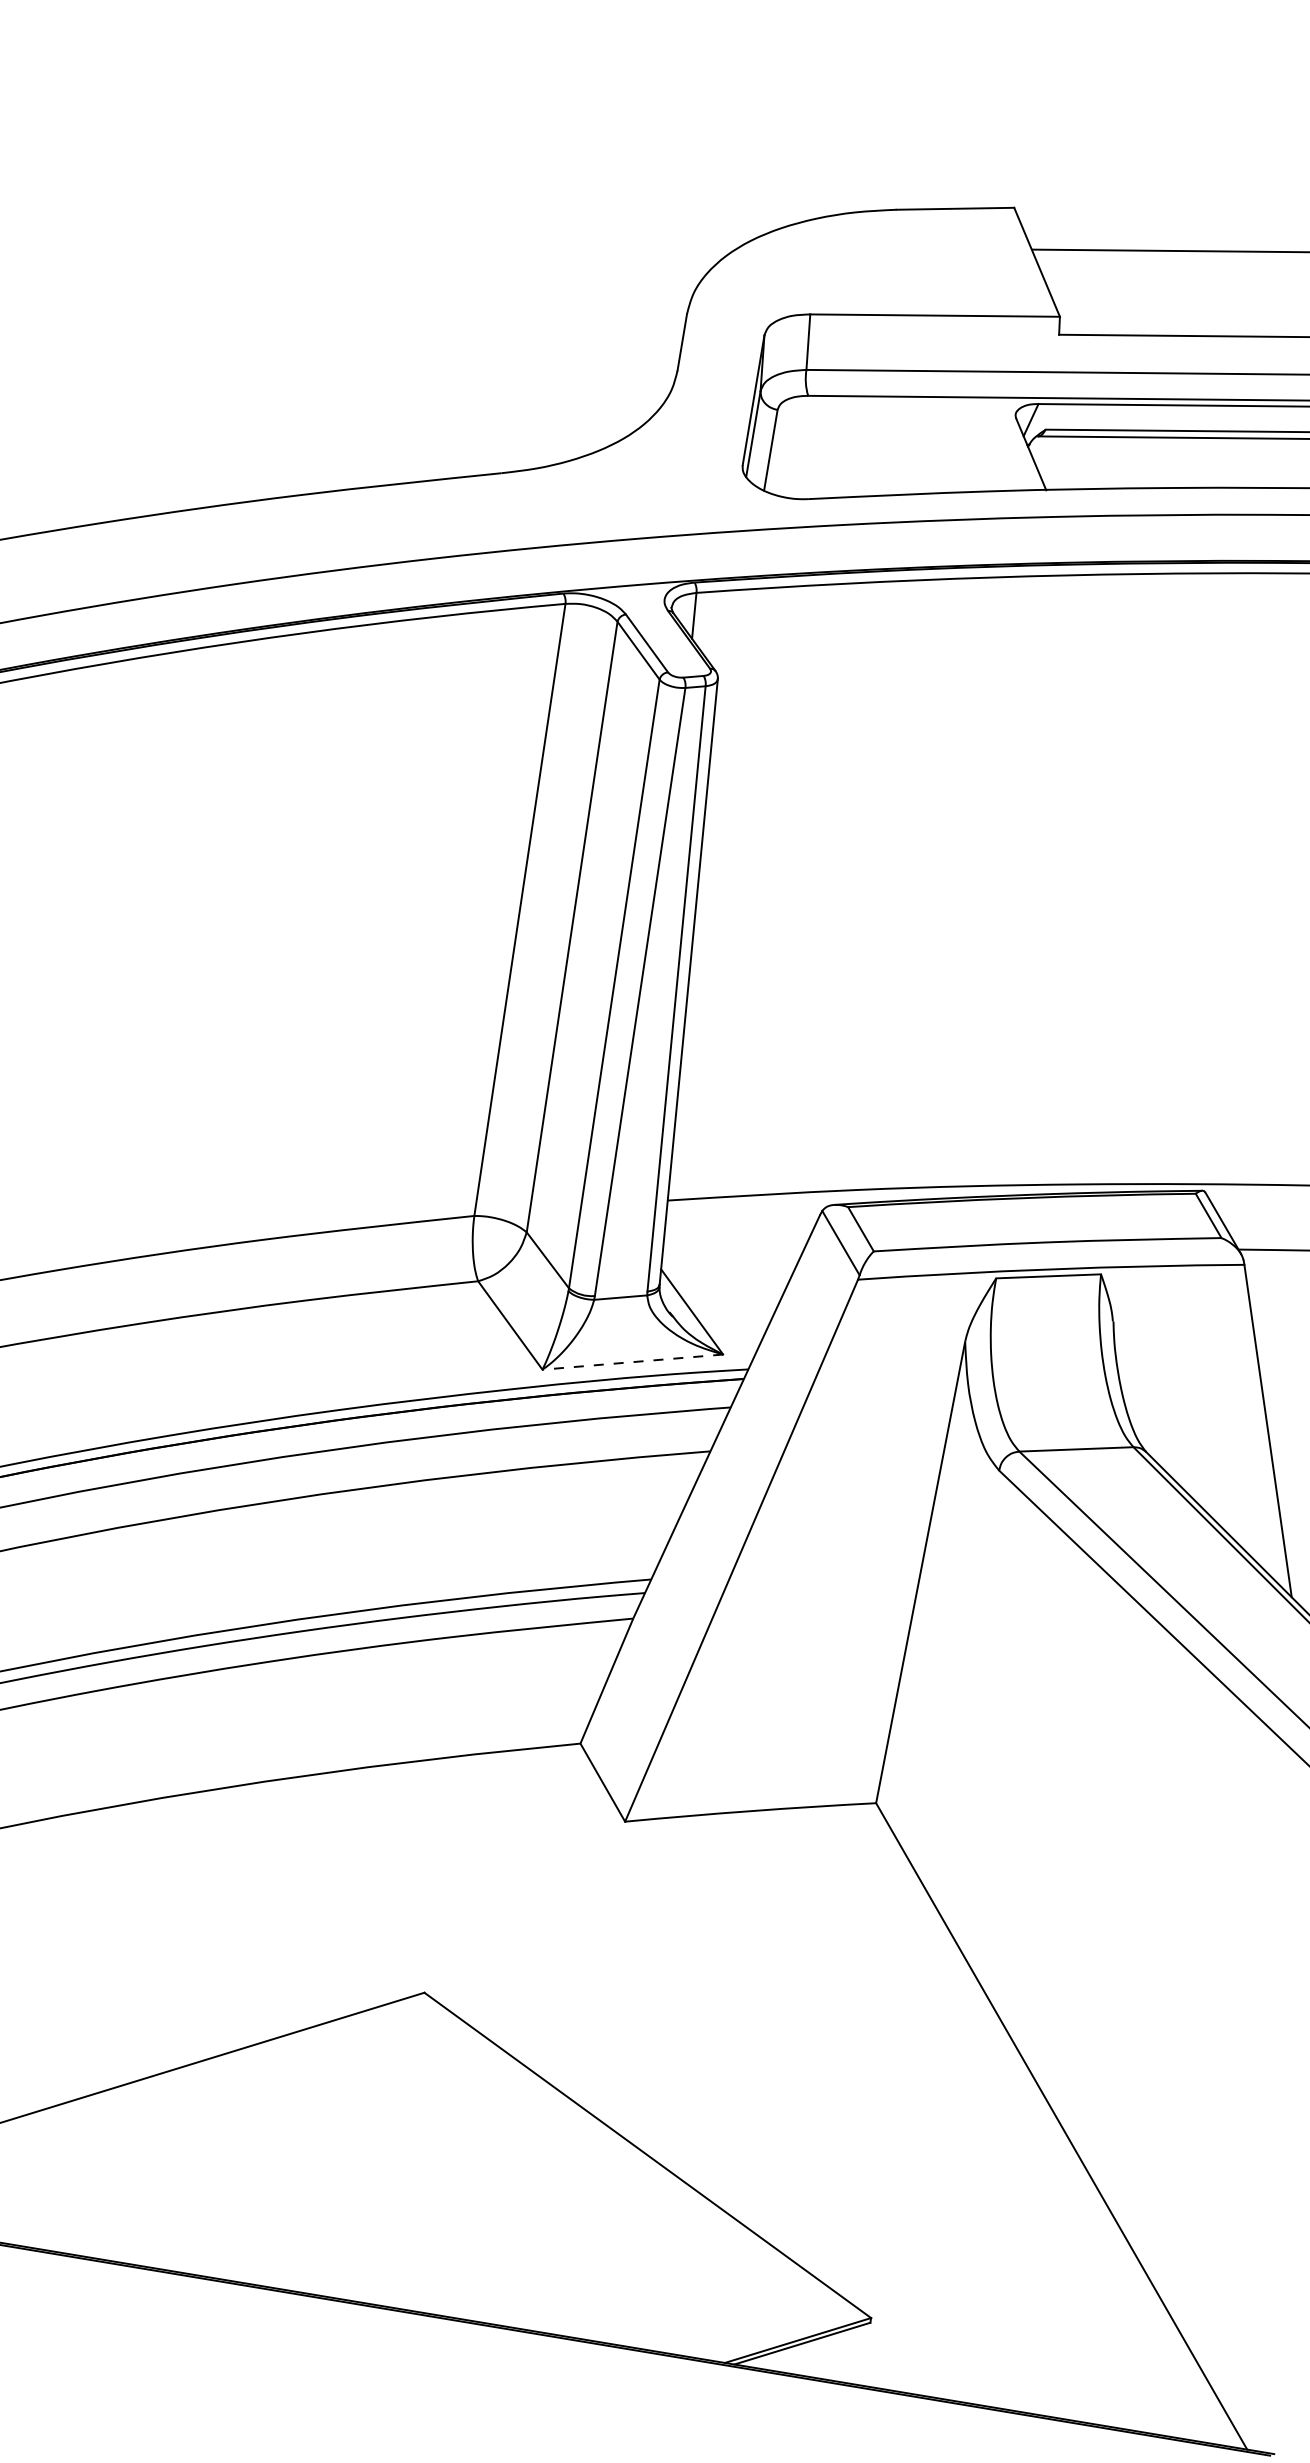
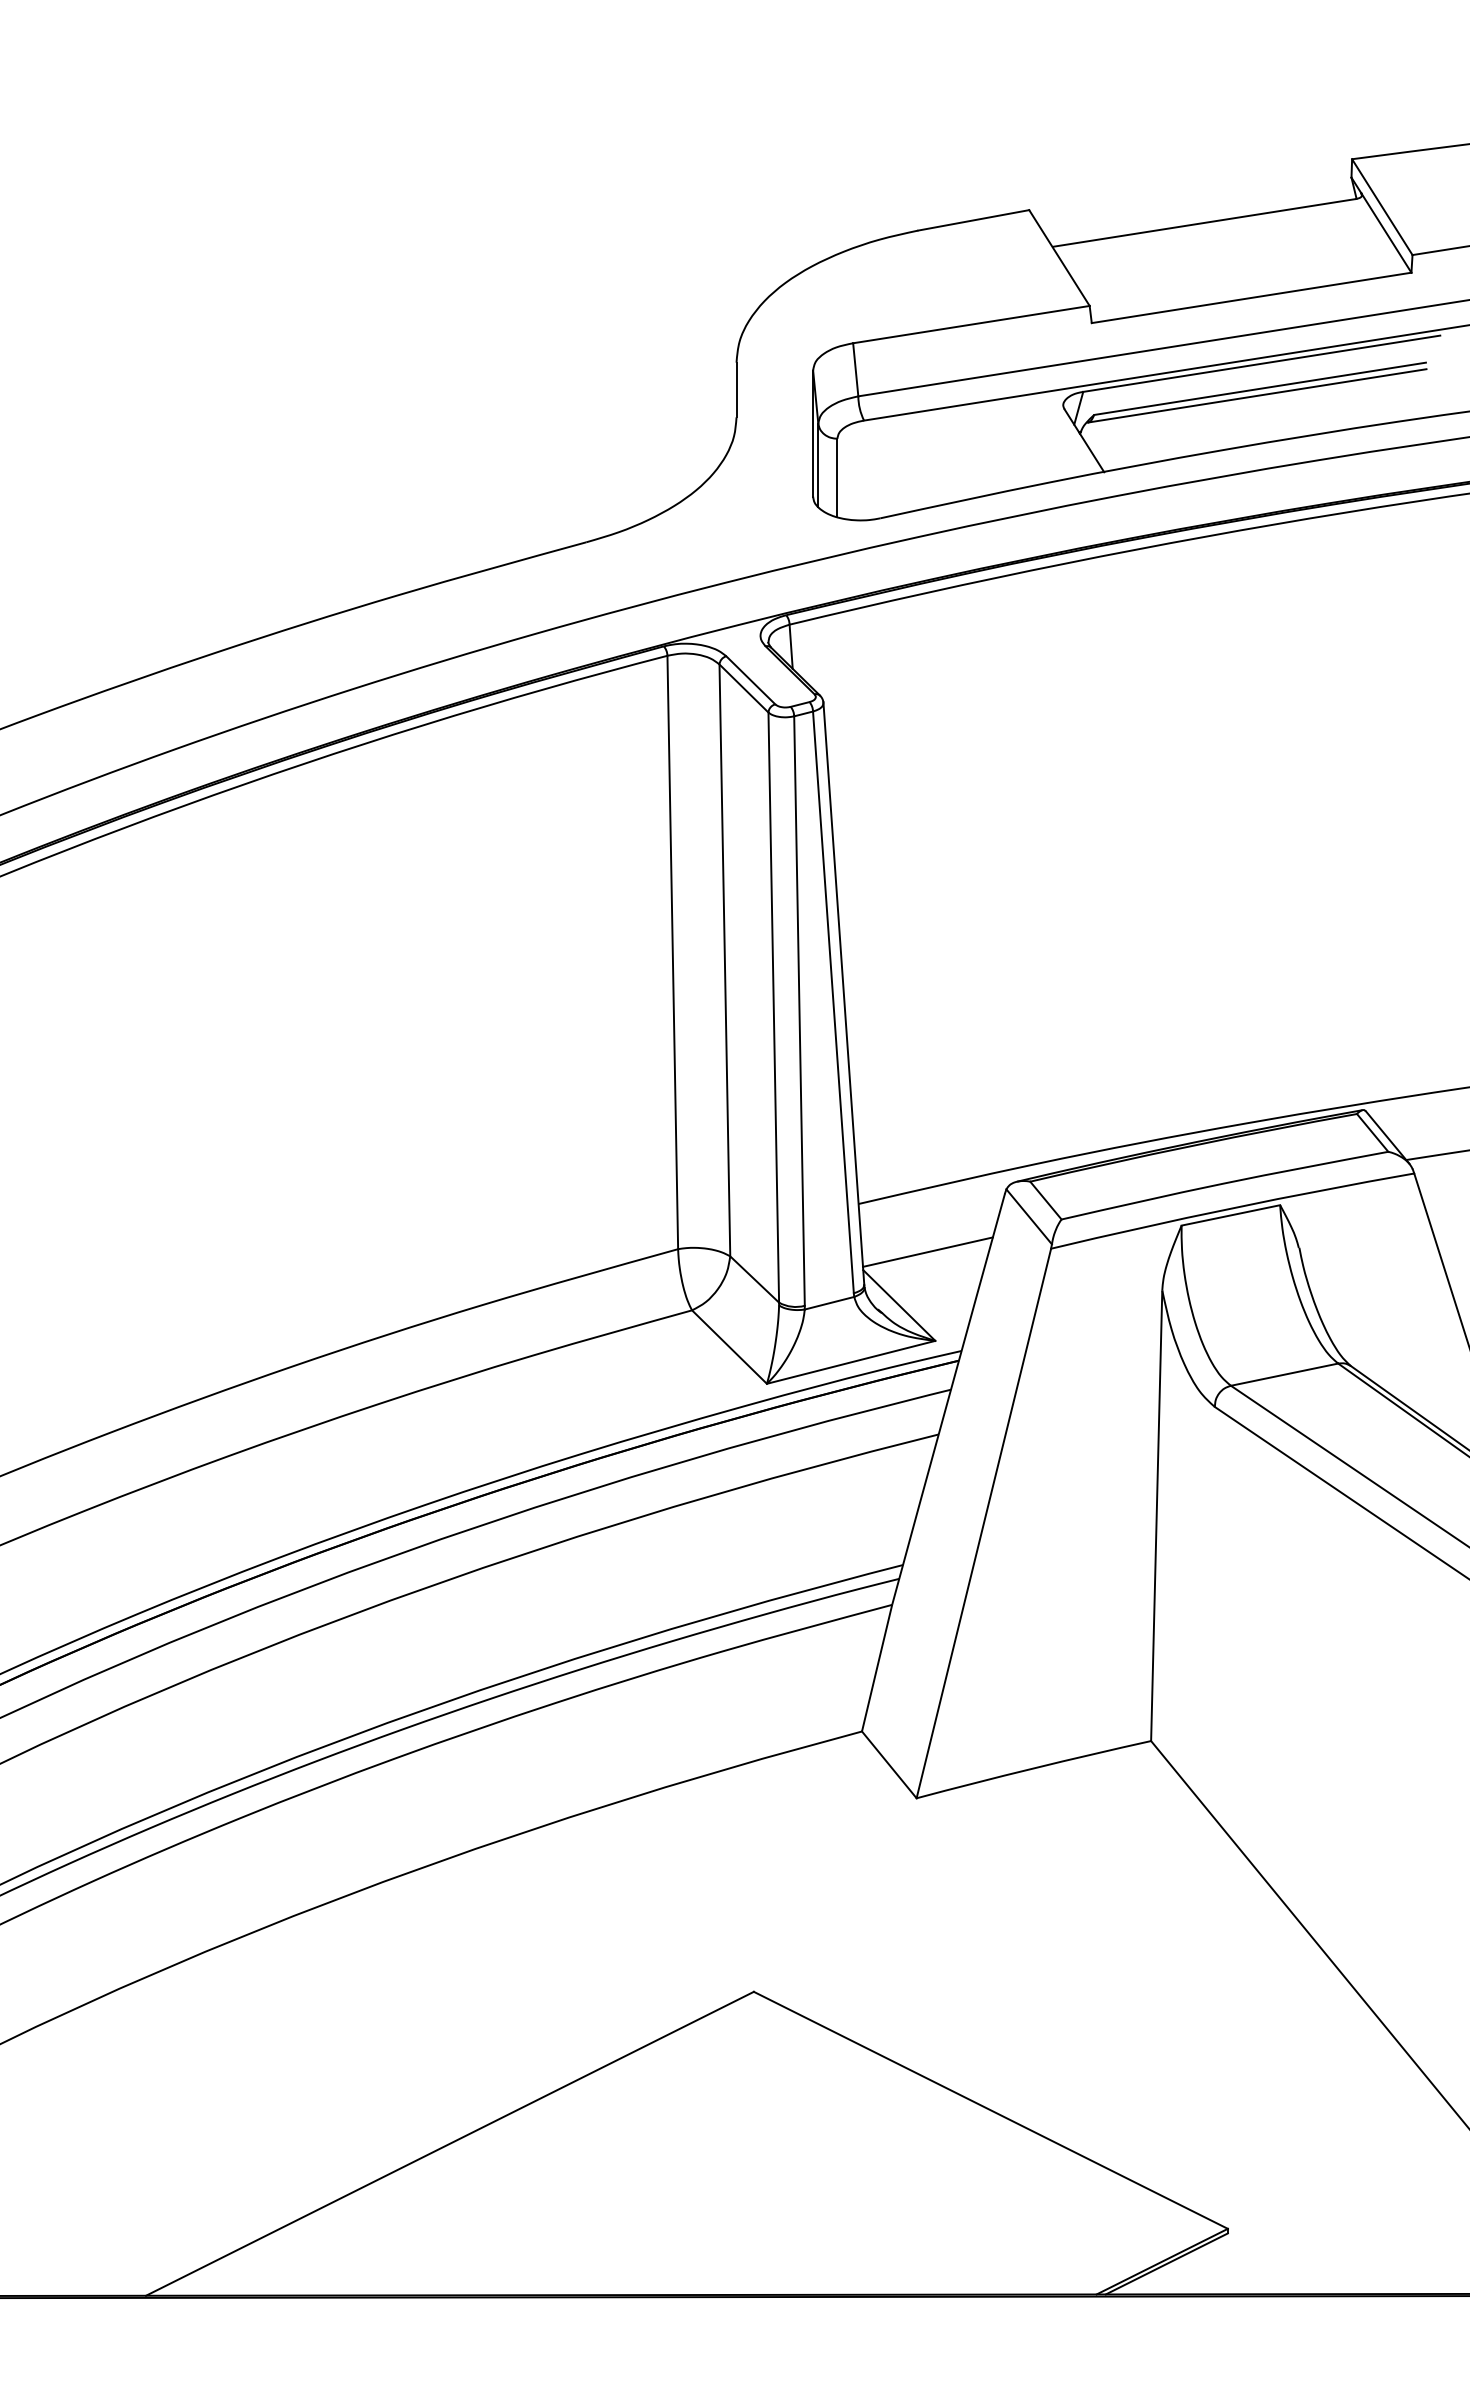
line: (730, 1261) -> (927, 1251), added
line: (633, 1362) -> (851, 1362), dashed -> solid

